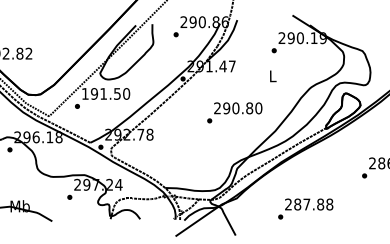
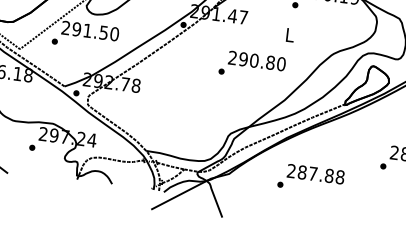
text: (84, 93) -> (65, 27), 191.50 -> 291.50
text: (234, 112) -> (252, 65), moved
text: (305, 208) -> (310, 178), moved

